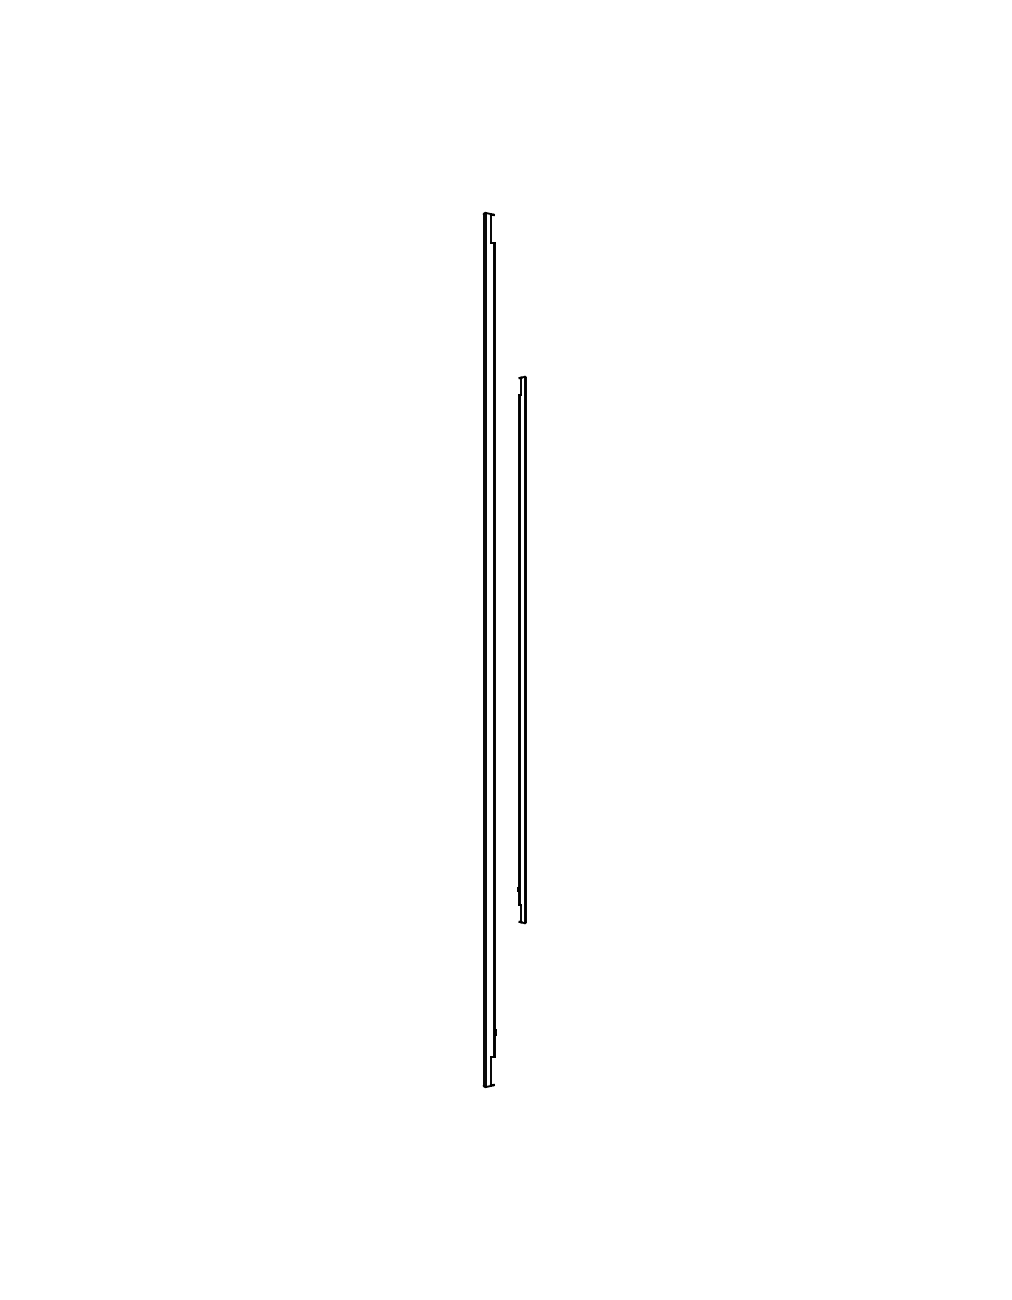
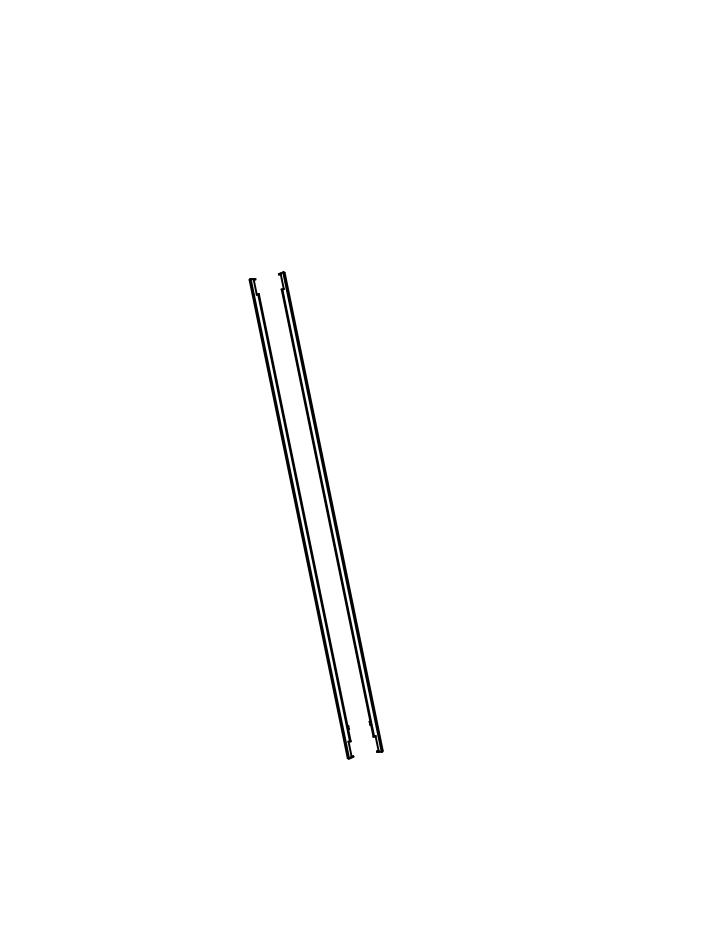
part: (489, 649) -> (301, 517), size x0.62

